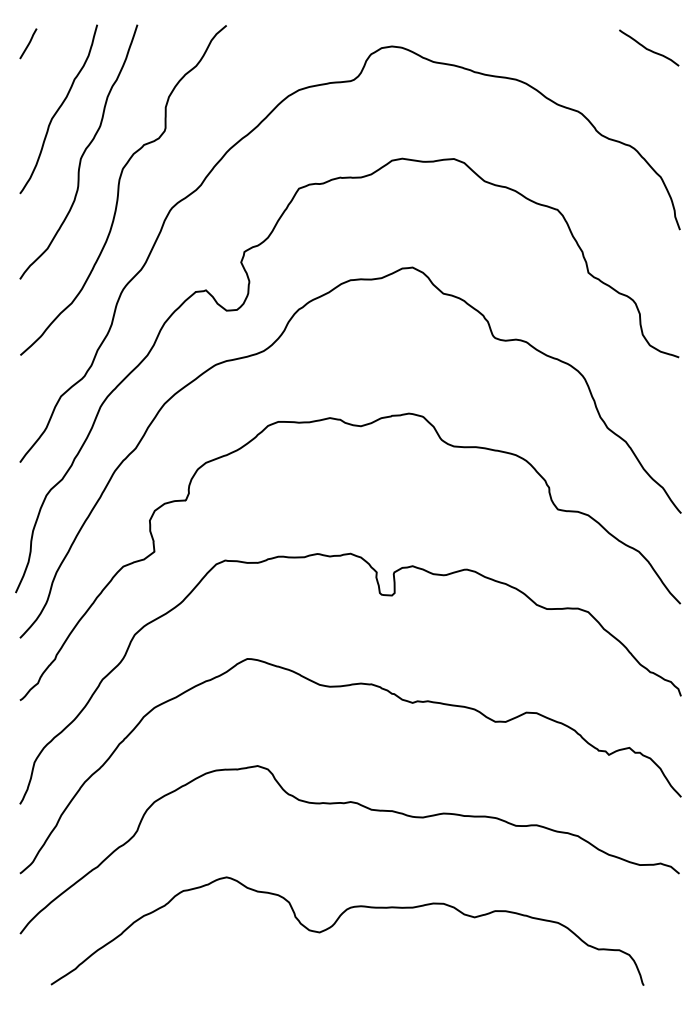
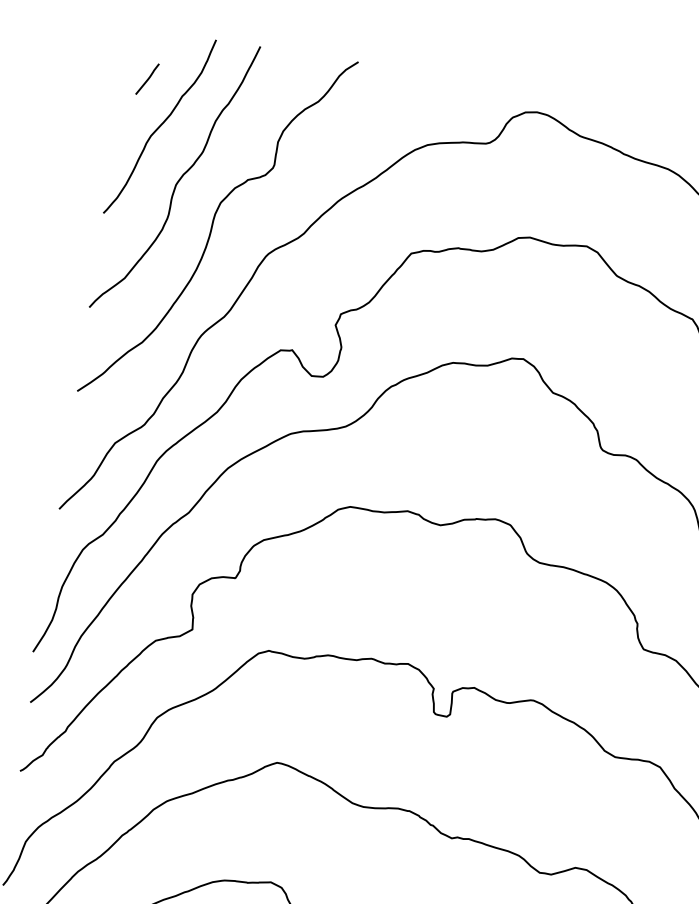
line: (28, 43) -> (147, 78), moved

